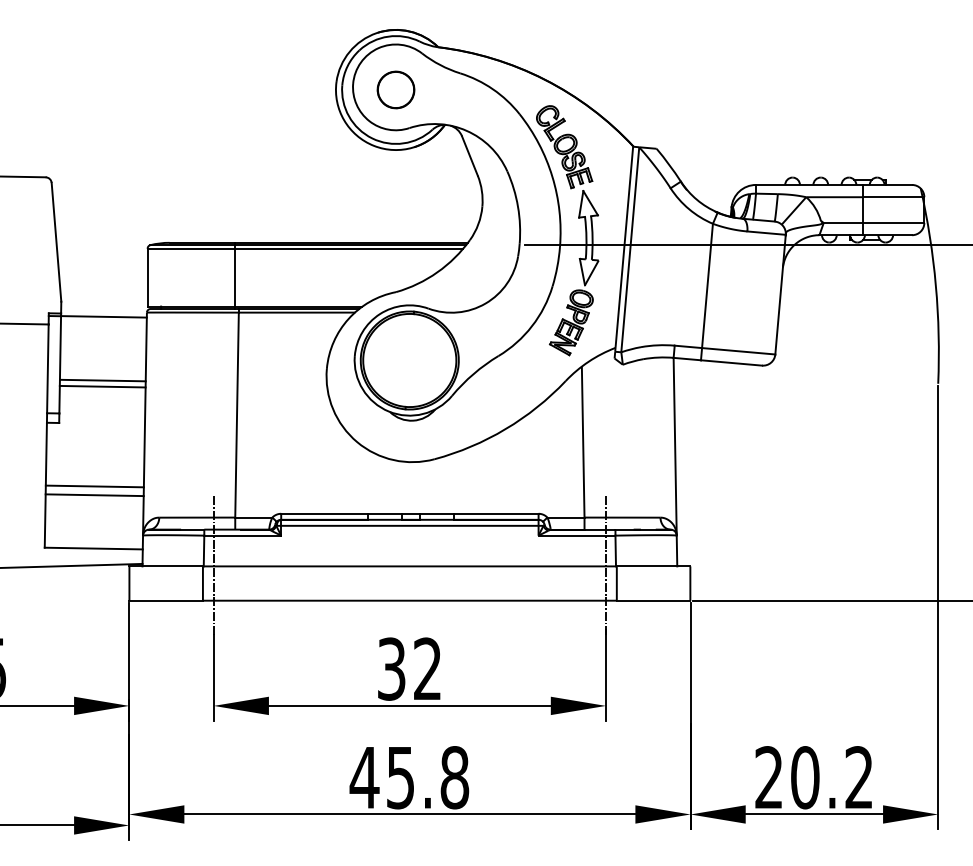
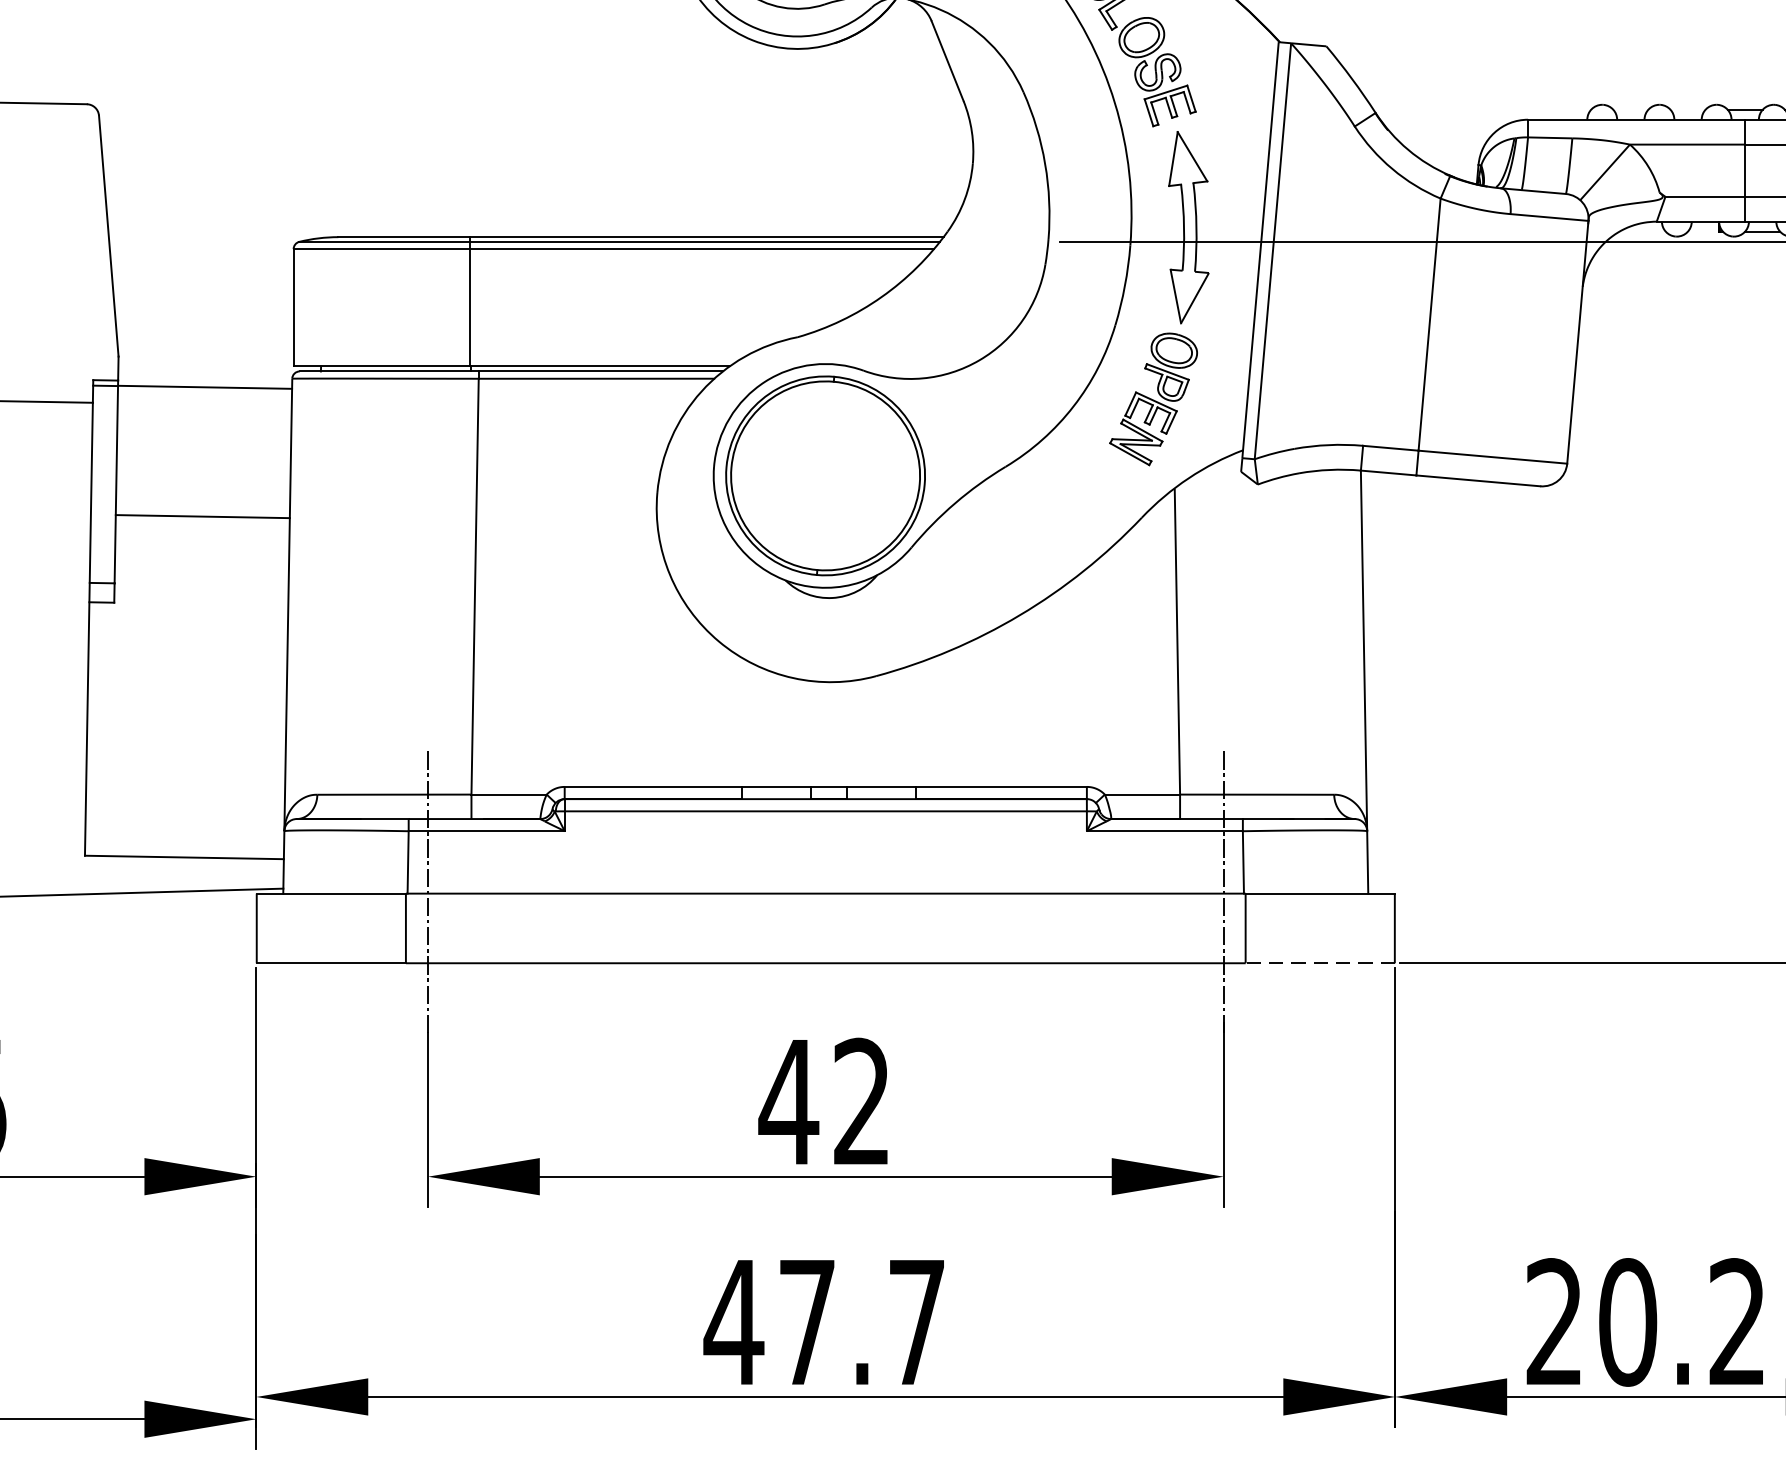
line: (102, 386) -> (202, 528), removed
line: (94, 486) -> (185, 731), removed
line: (94, 495) -> (185, 749), removed
line: (653, 600) -> (1320, 962), solid -> dashed
text: (391, 668) -> (788, 1100), 32 -> 42
text: (428, 777) -> (863, 1321), 45.8 -> 47.7

